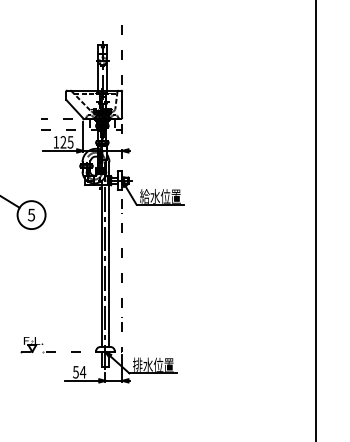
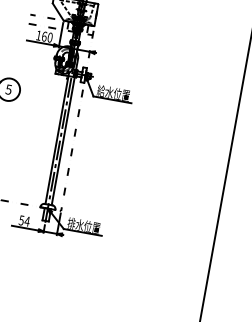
text: (66, 142) -> (46, 37), 125 -> 160

